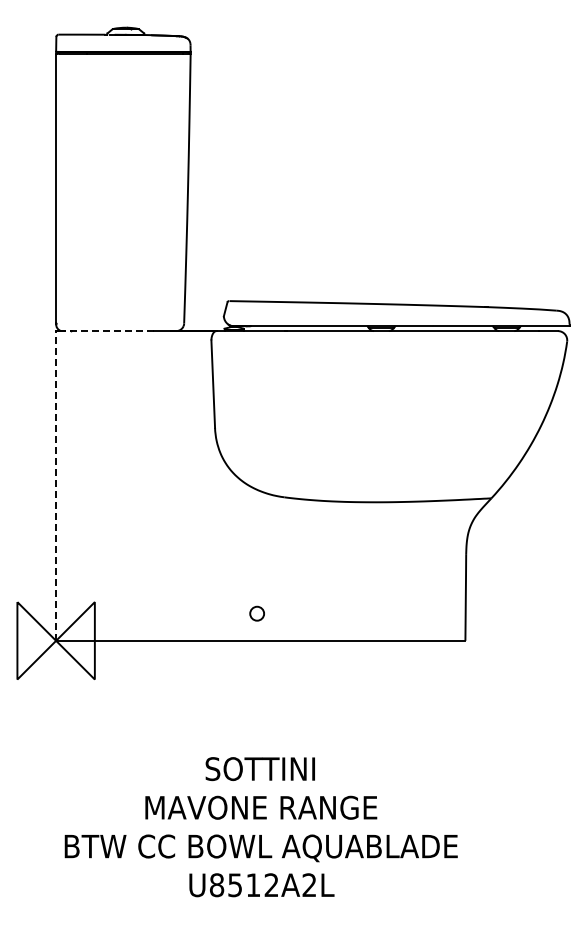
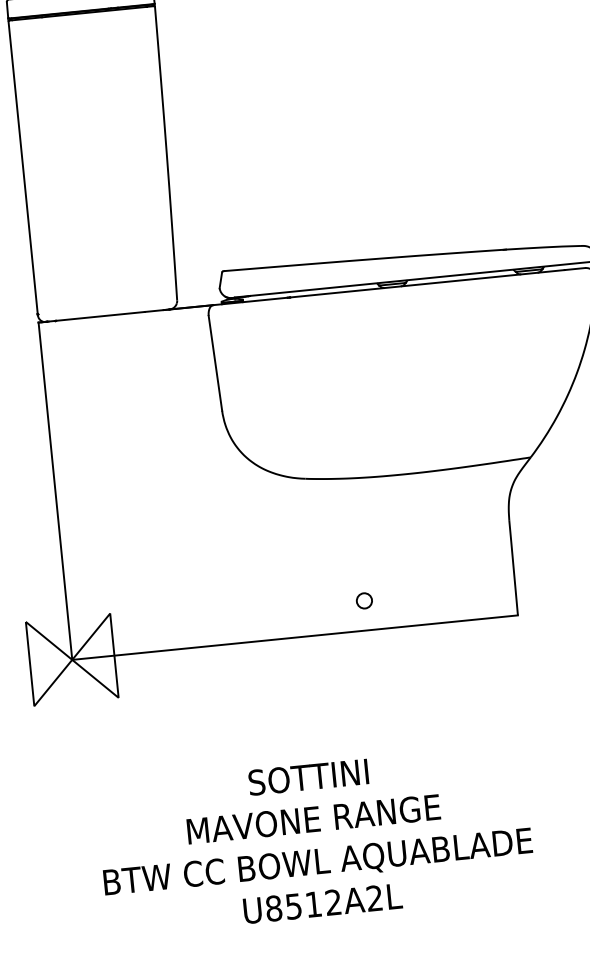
line: (109, 331) -> (96, 317), dashed -> solid
line: (56, 486) -> (55, 491), dashed -> solid
circle: (256, 613) -> (363, 600), moved

